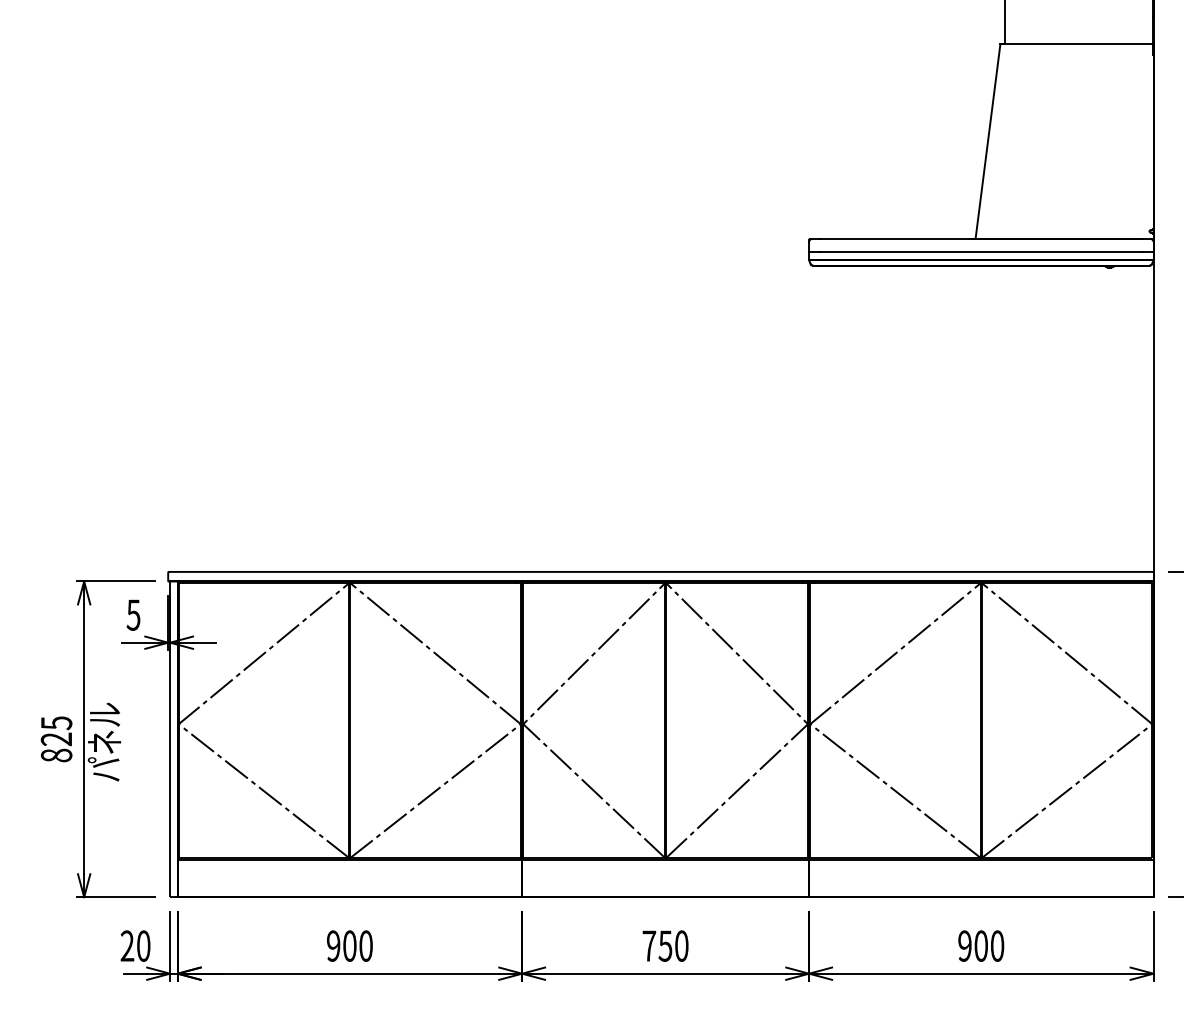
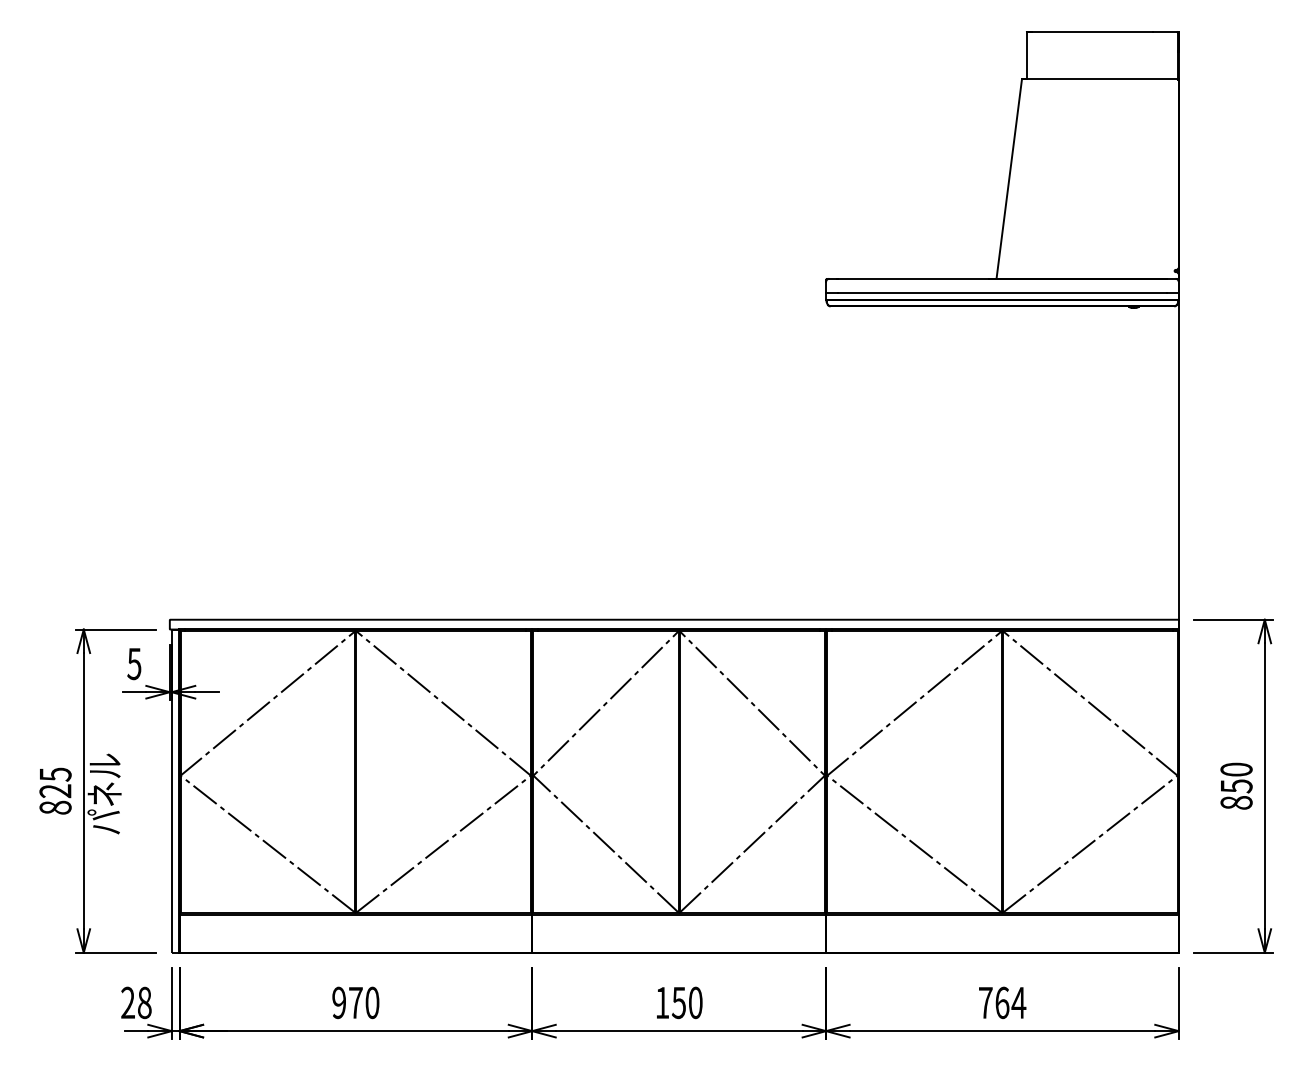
text: (143, 945) -> (144, 1002), 20 -> 28
text: (349, 945) -> (355, 1002), 900 -> 970
text: (649, 945) -> (662, 1002), 750 -> 150
text: (981, 945) -> (1002, 1002), 900 -> 764

